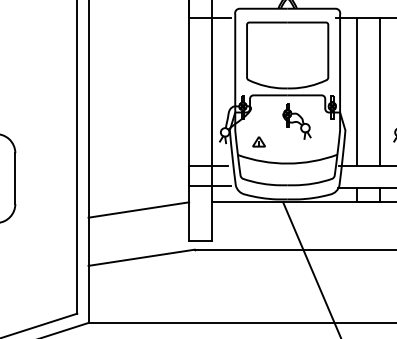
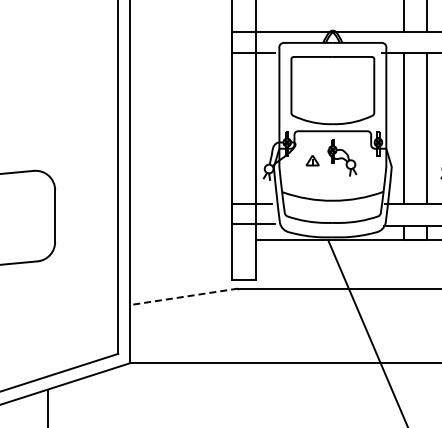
part: (258, 141) -> (312, 160), moved
line: (138, 209) -> (180, 247), removed
line: (141, 257) -> (183, 296), solid -> dashed

